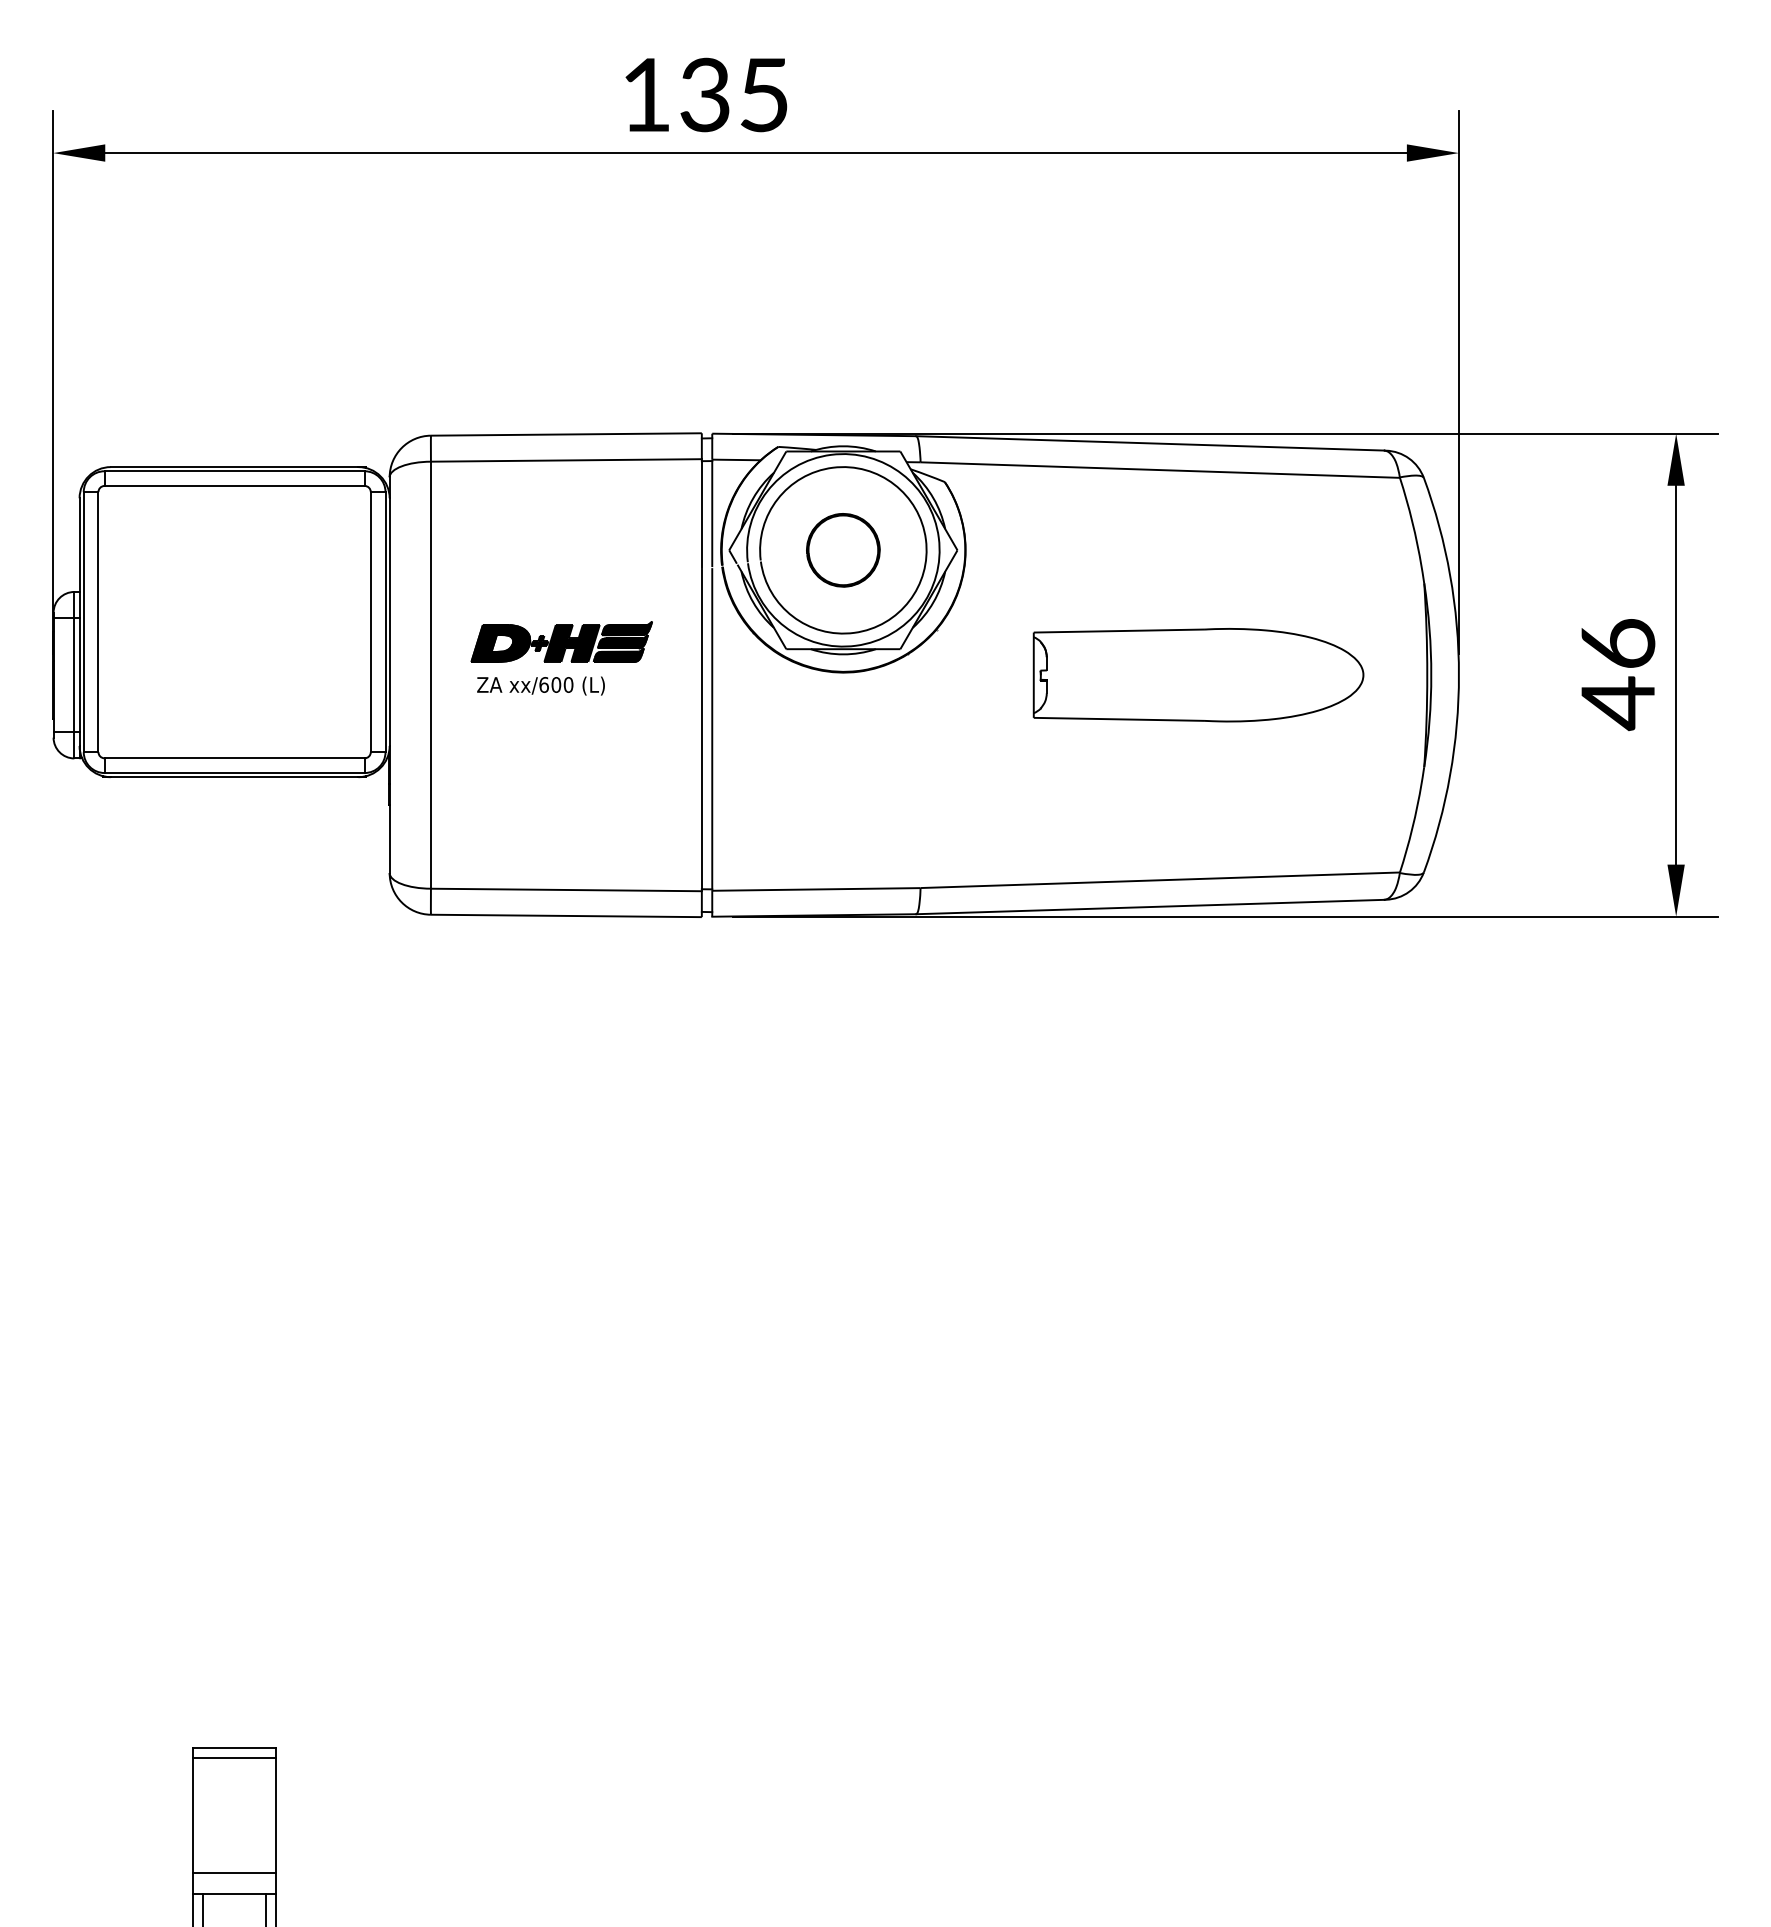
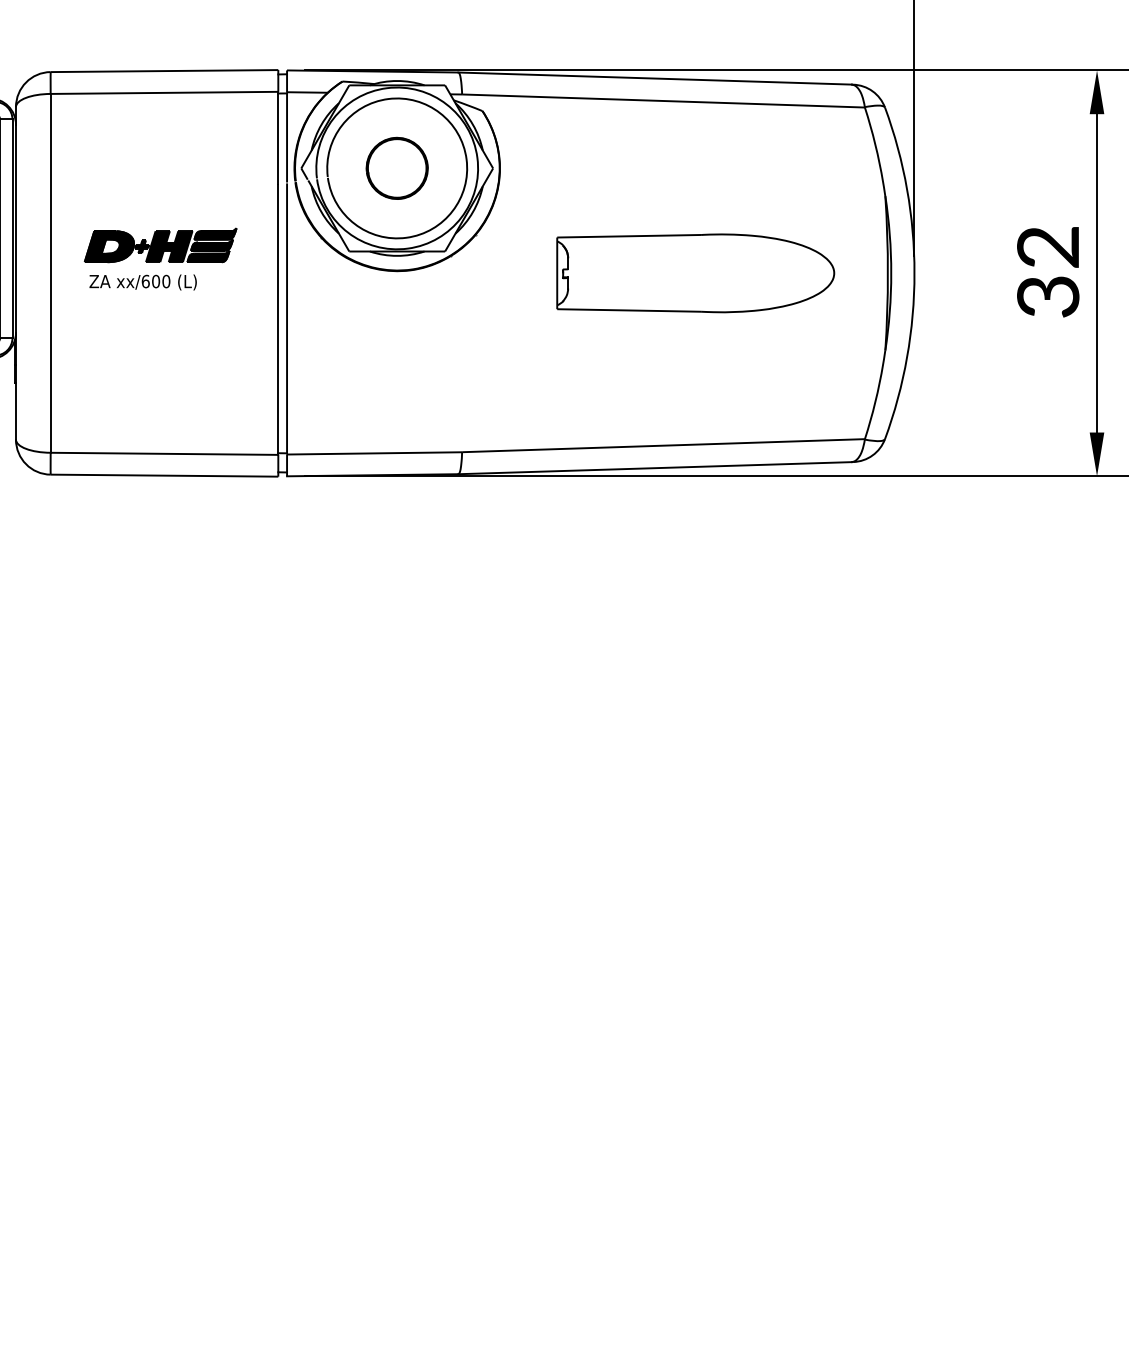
text: (1618, 675) -> (1048, 273), 46 -> 32

